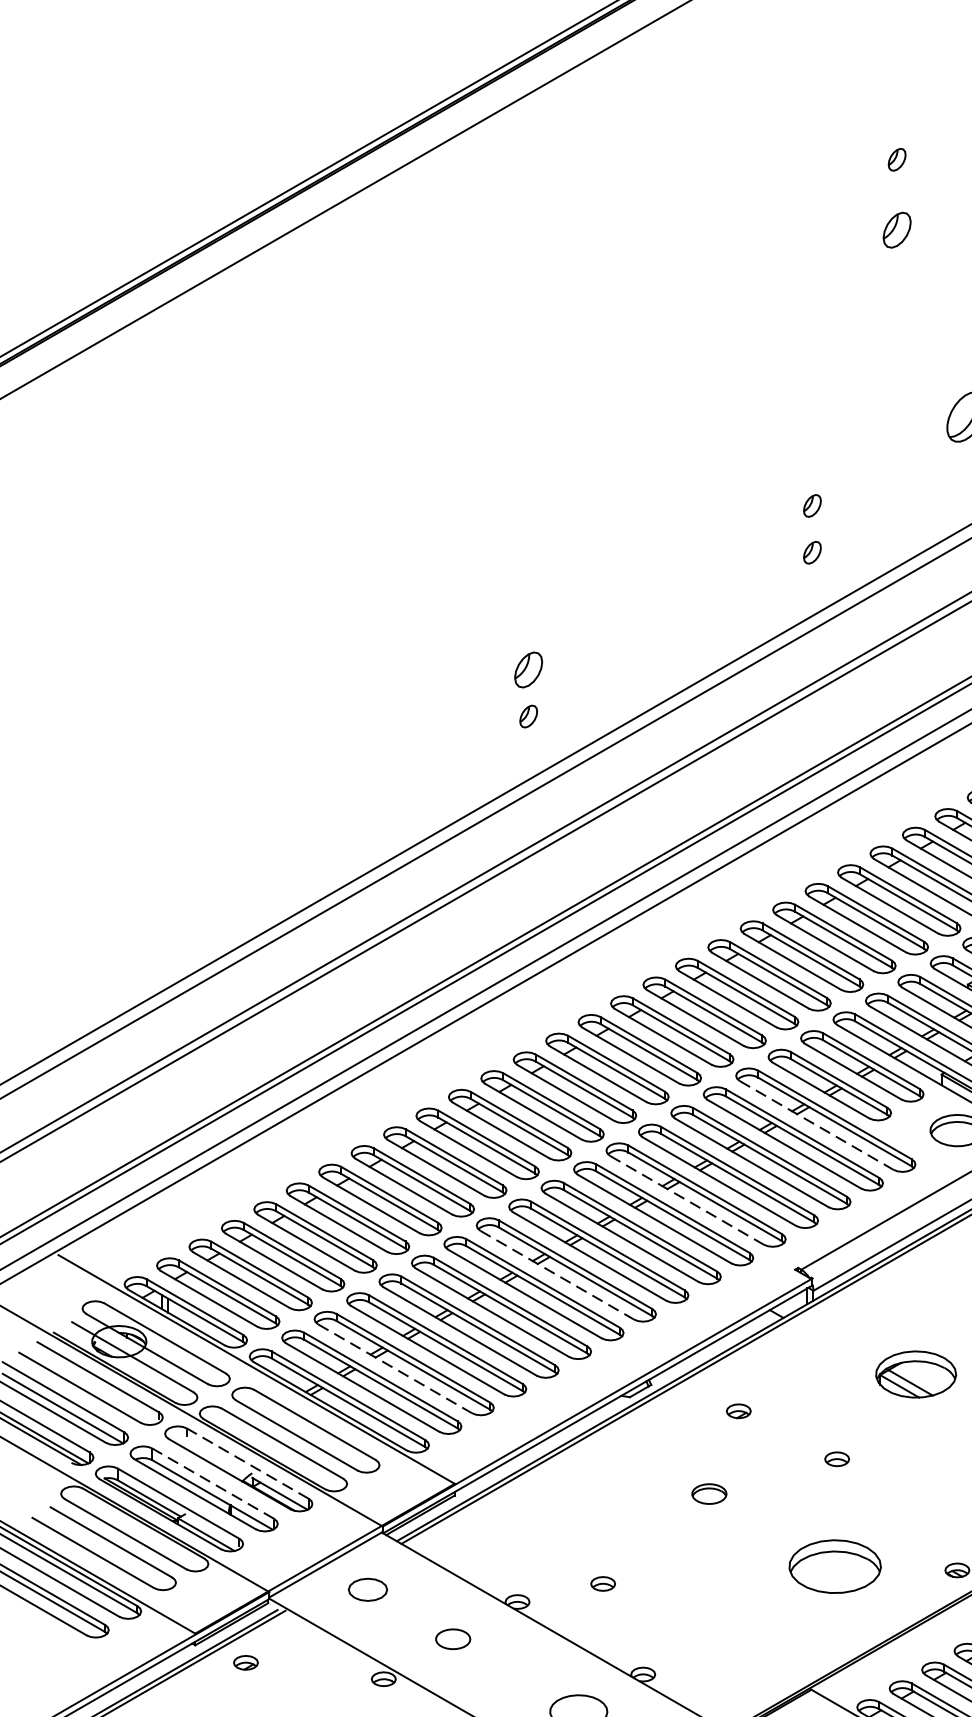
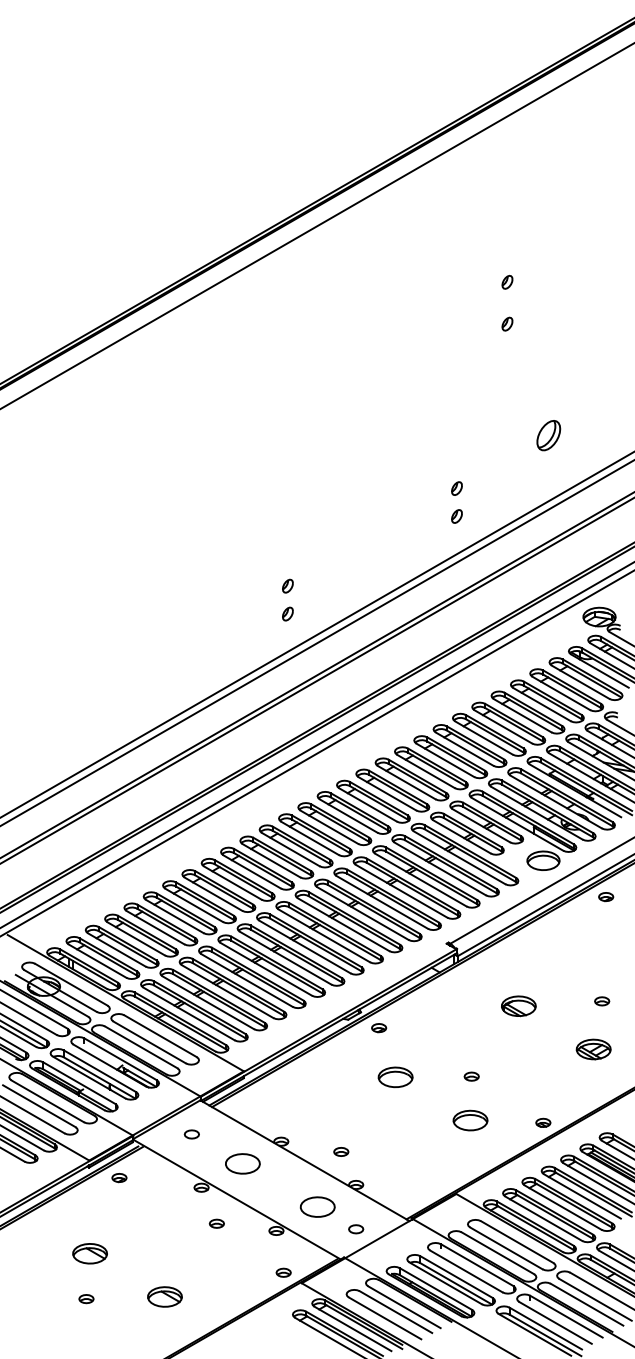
part: (897, 228) -> (507, 323), size x0.62
part: (527, 668) -> (287, 585), size x0.62
line: (816, 1125) -> (459, 857), dashed -> solid
line: (687, 1200) -> (382, 902), dashed -> solid
line: (556, 1274) -> (304, 946), dashed -> solid
line: (395, 1368) -> (208, 1002), dashed -> solid
part: (915, 1375) -> (518, 1006), size x0.71
part: (739, 1411) -> (379, 1028), moved
part: (836, 1458) -> (471, 1076), moved
line: (247, 1464) -> (120, 1059), dashed -> solid
line: (212, 1484) -> (99, 1071), dashed -> solid
part: (709, 1494) -> (395, 1077), size x1.67
part: (835, 1566) -> (470, 1120), size x0.62
part: (603, 1583) -> (341, 1151), moved
part: (366, 1589) -> (191, 1134), size x0.62
part: (452, 1638) -> (242, 1163), size x1.67

